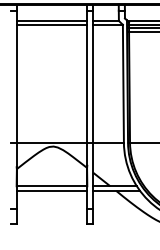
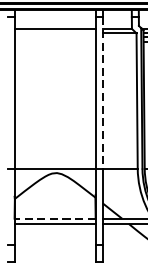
line: (51, 24) -> (54, 32), removed
line: (93, 76) -> (102, 92), solid -> dashed
line: (51, 186) -> (54, 218), solid -> dashed

